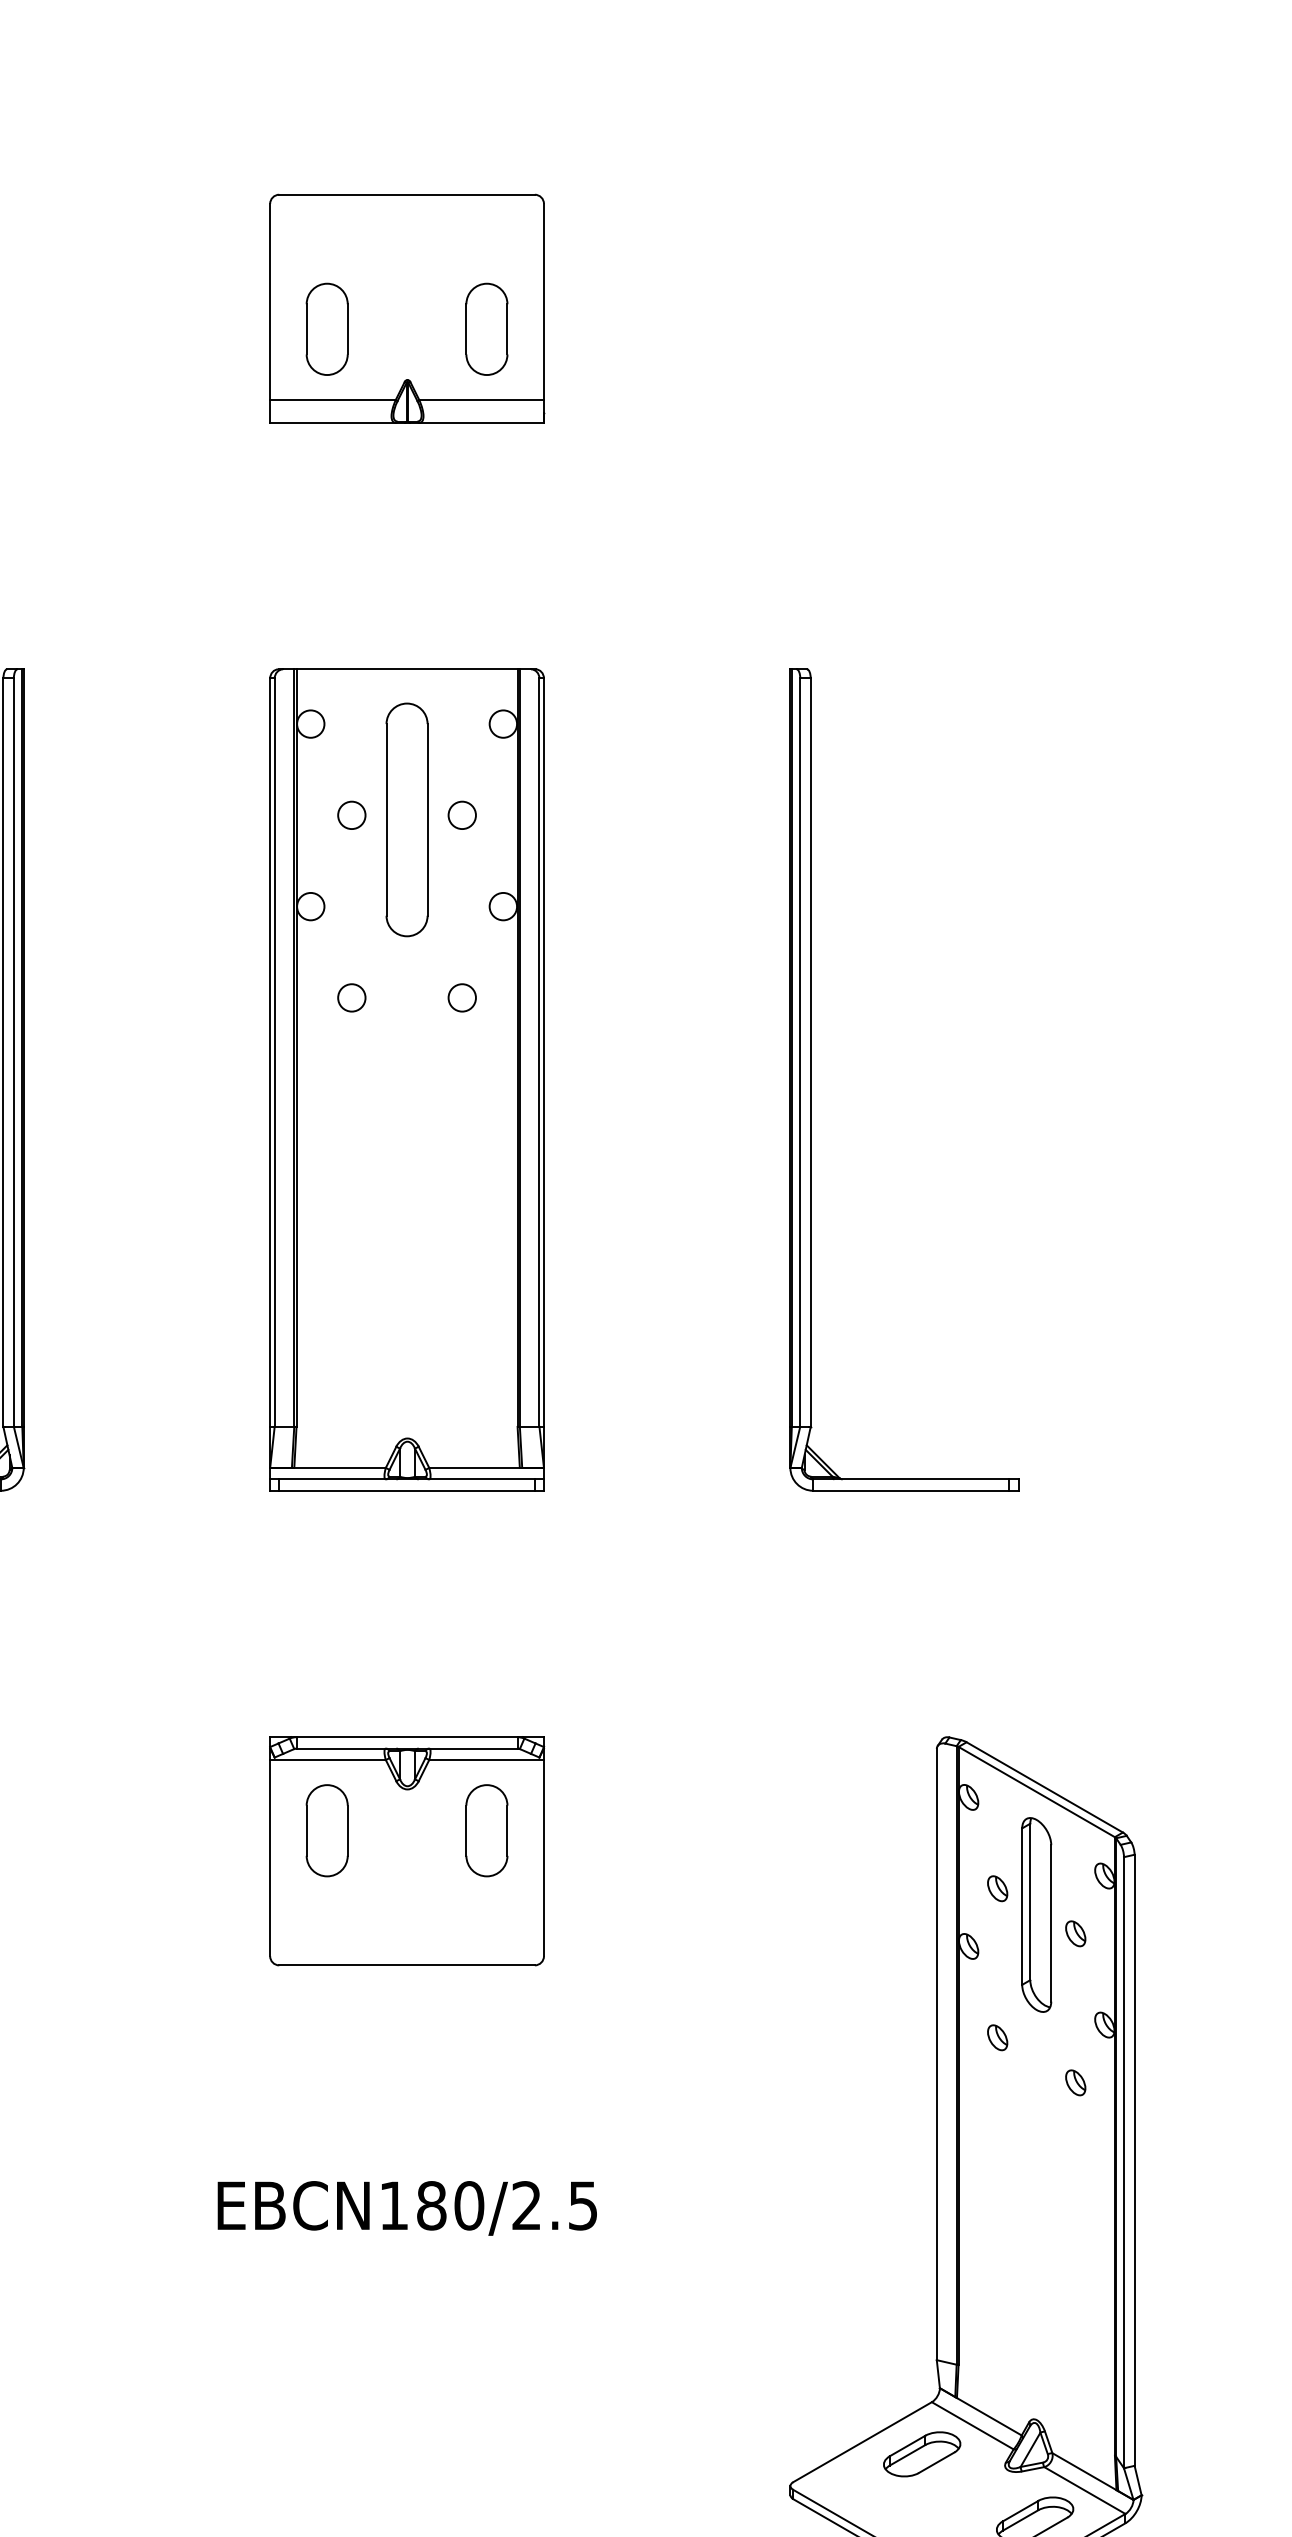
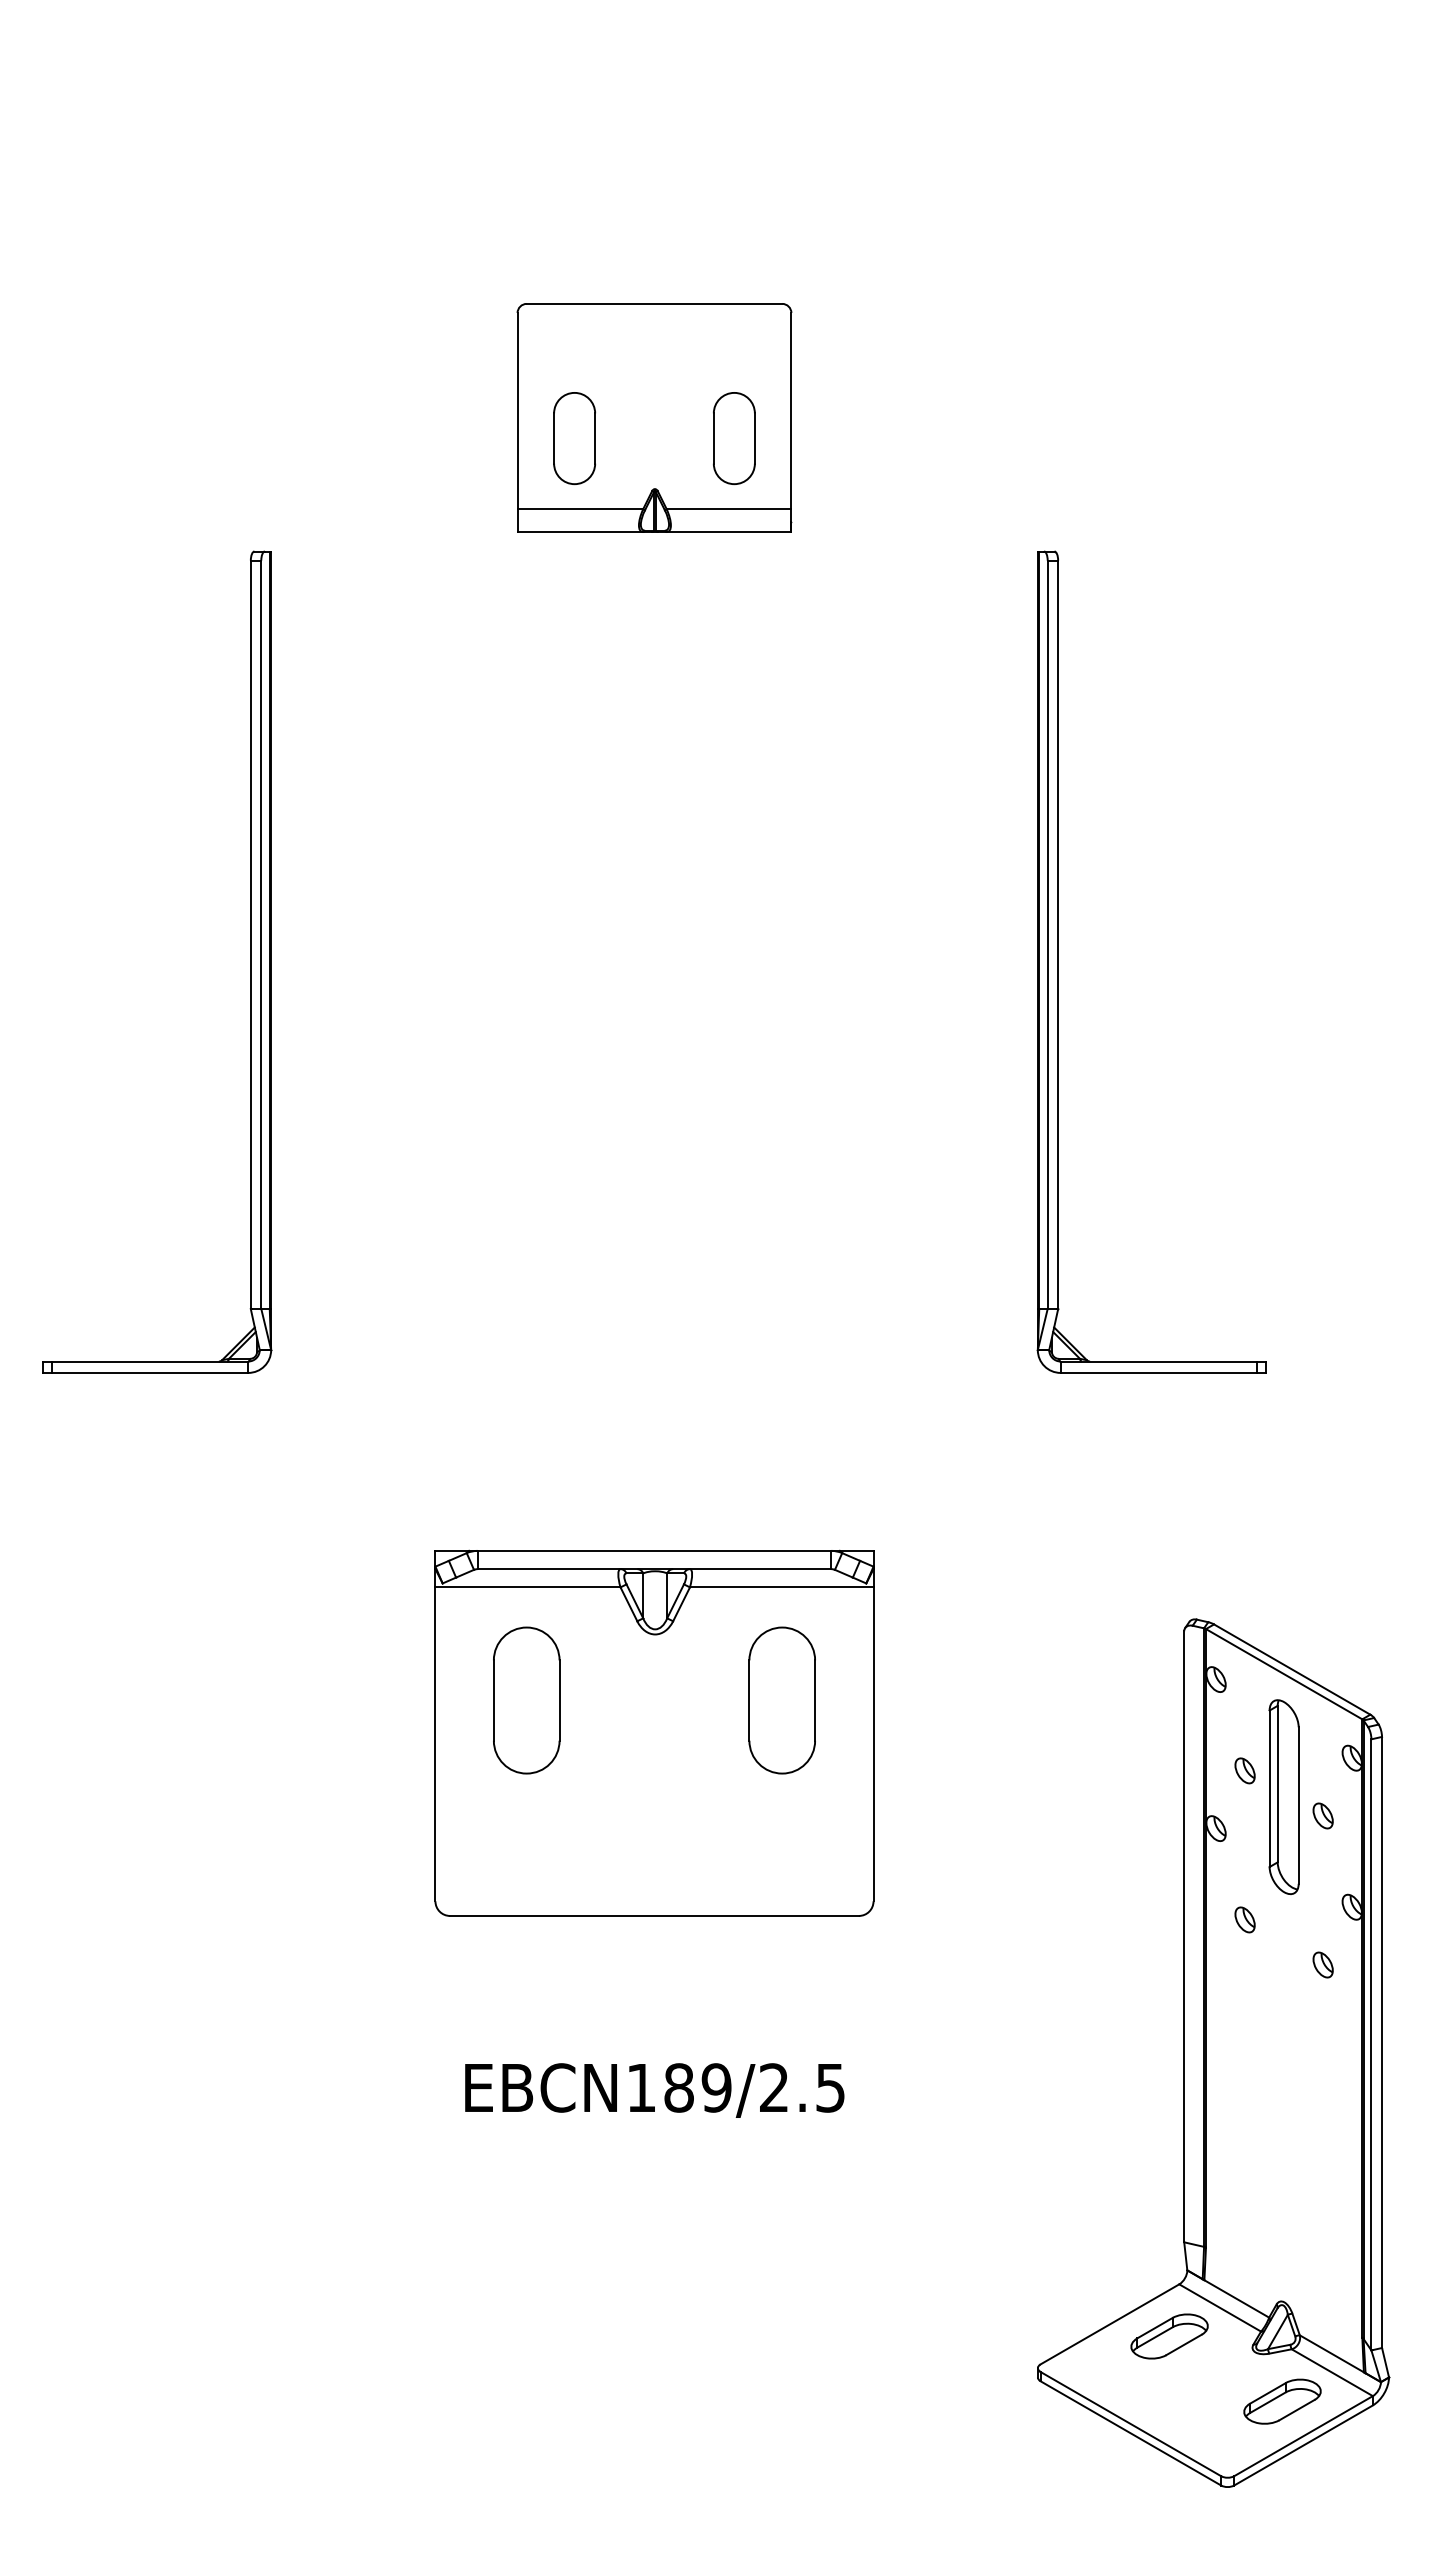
part: (407, 308) -> (654, 417), moved
part: (407, 1079) -> (654, 961), removed
part: (407, 1851) -> (654, 1733), size x1.6
text: (469, 2205) -> (716, 2087), EBCN180/2.5 -> EBCN189/2.5

